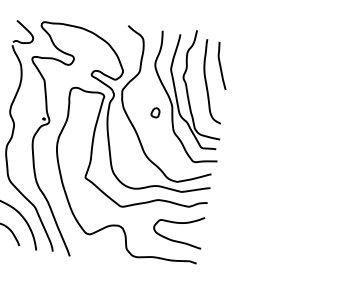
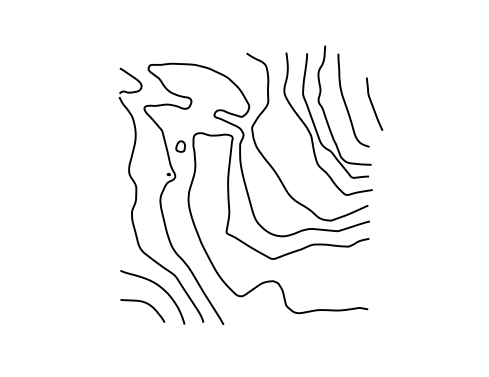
curve: (220, 65) -> (372, 103), moved
part: (155, 112) -> (180, 146), moved
curve: (179, 223) -> (341, 267), removed

